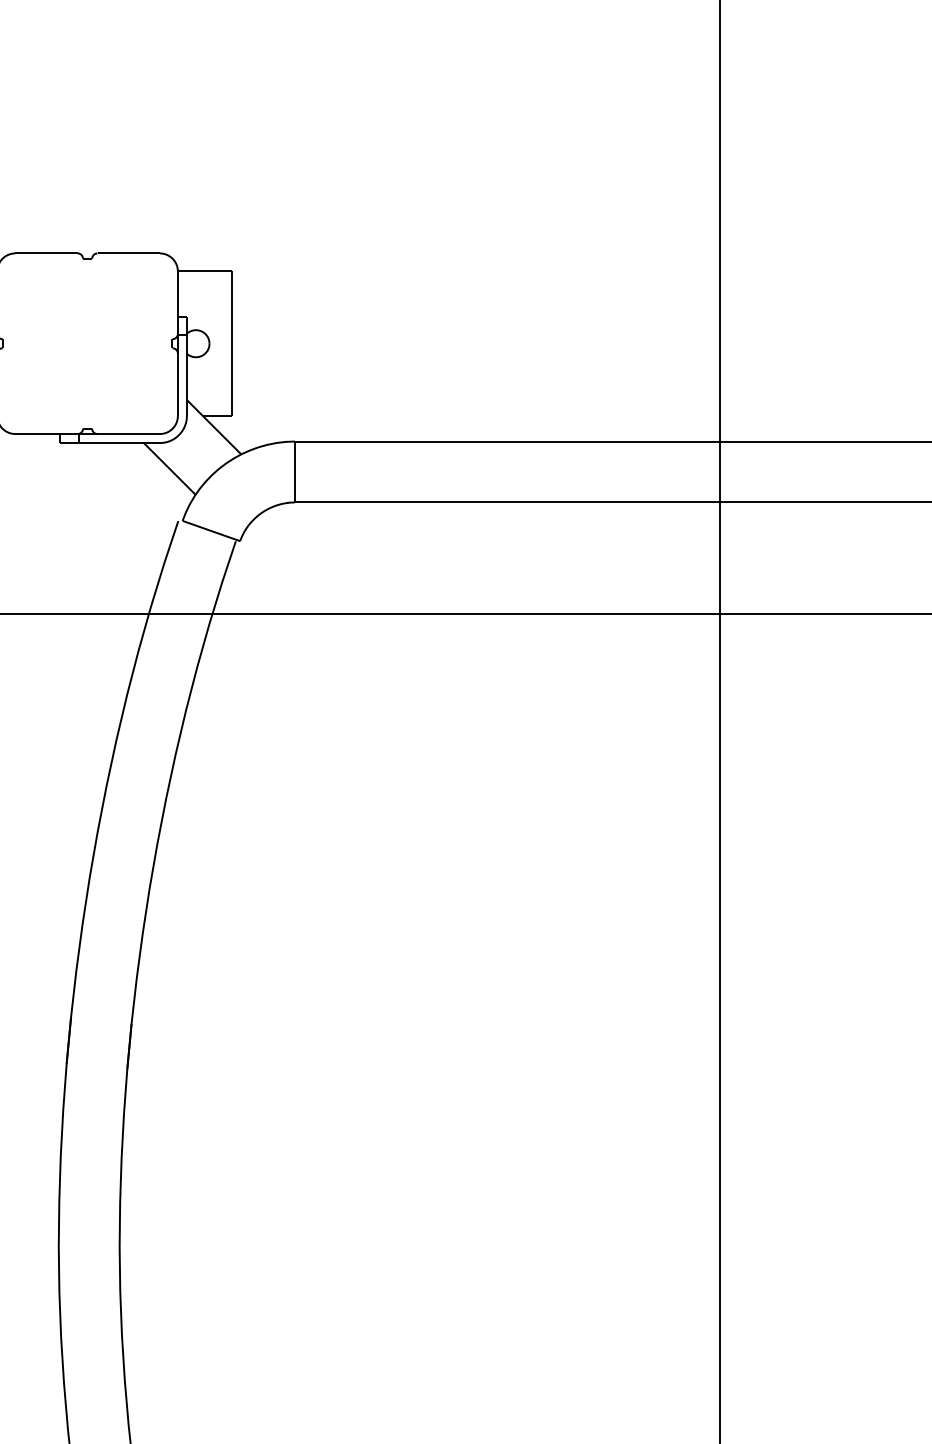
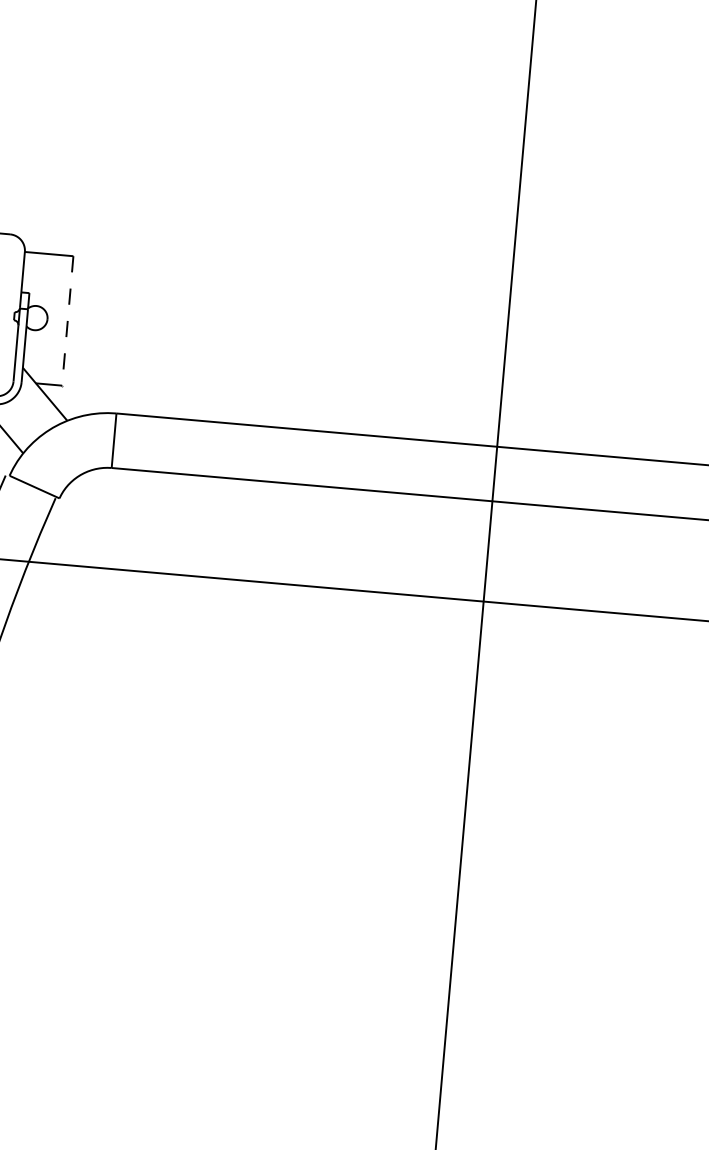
line: (232, 344) -> (68, 321), solid -> dashed

